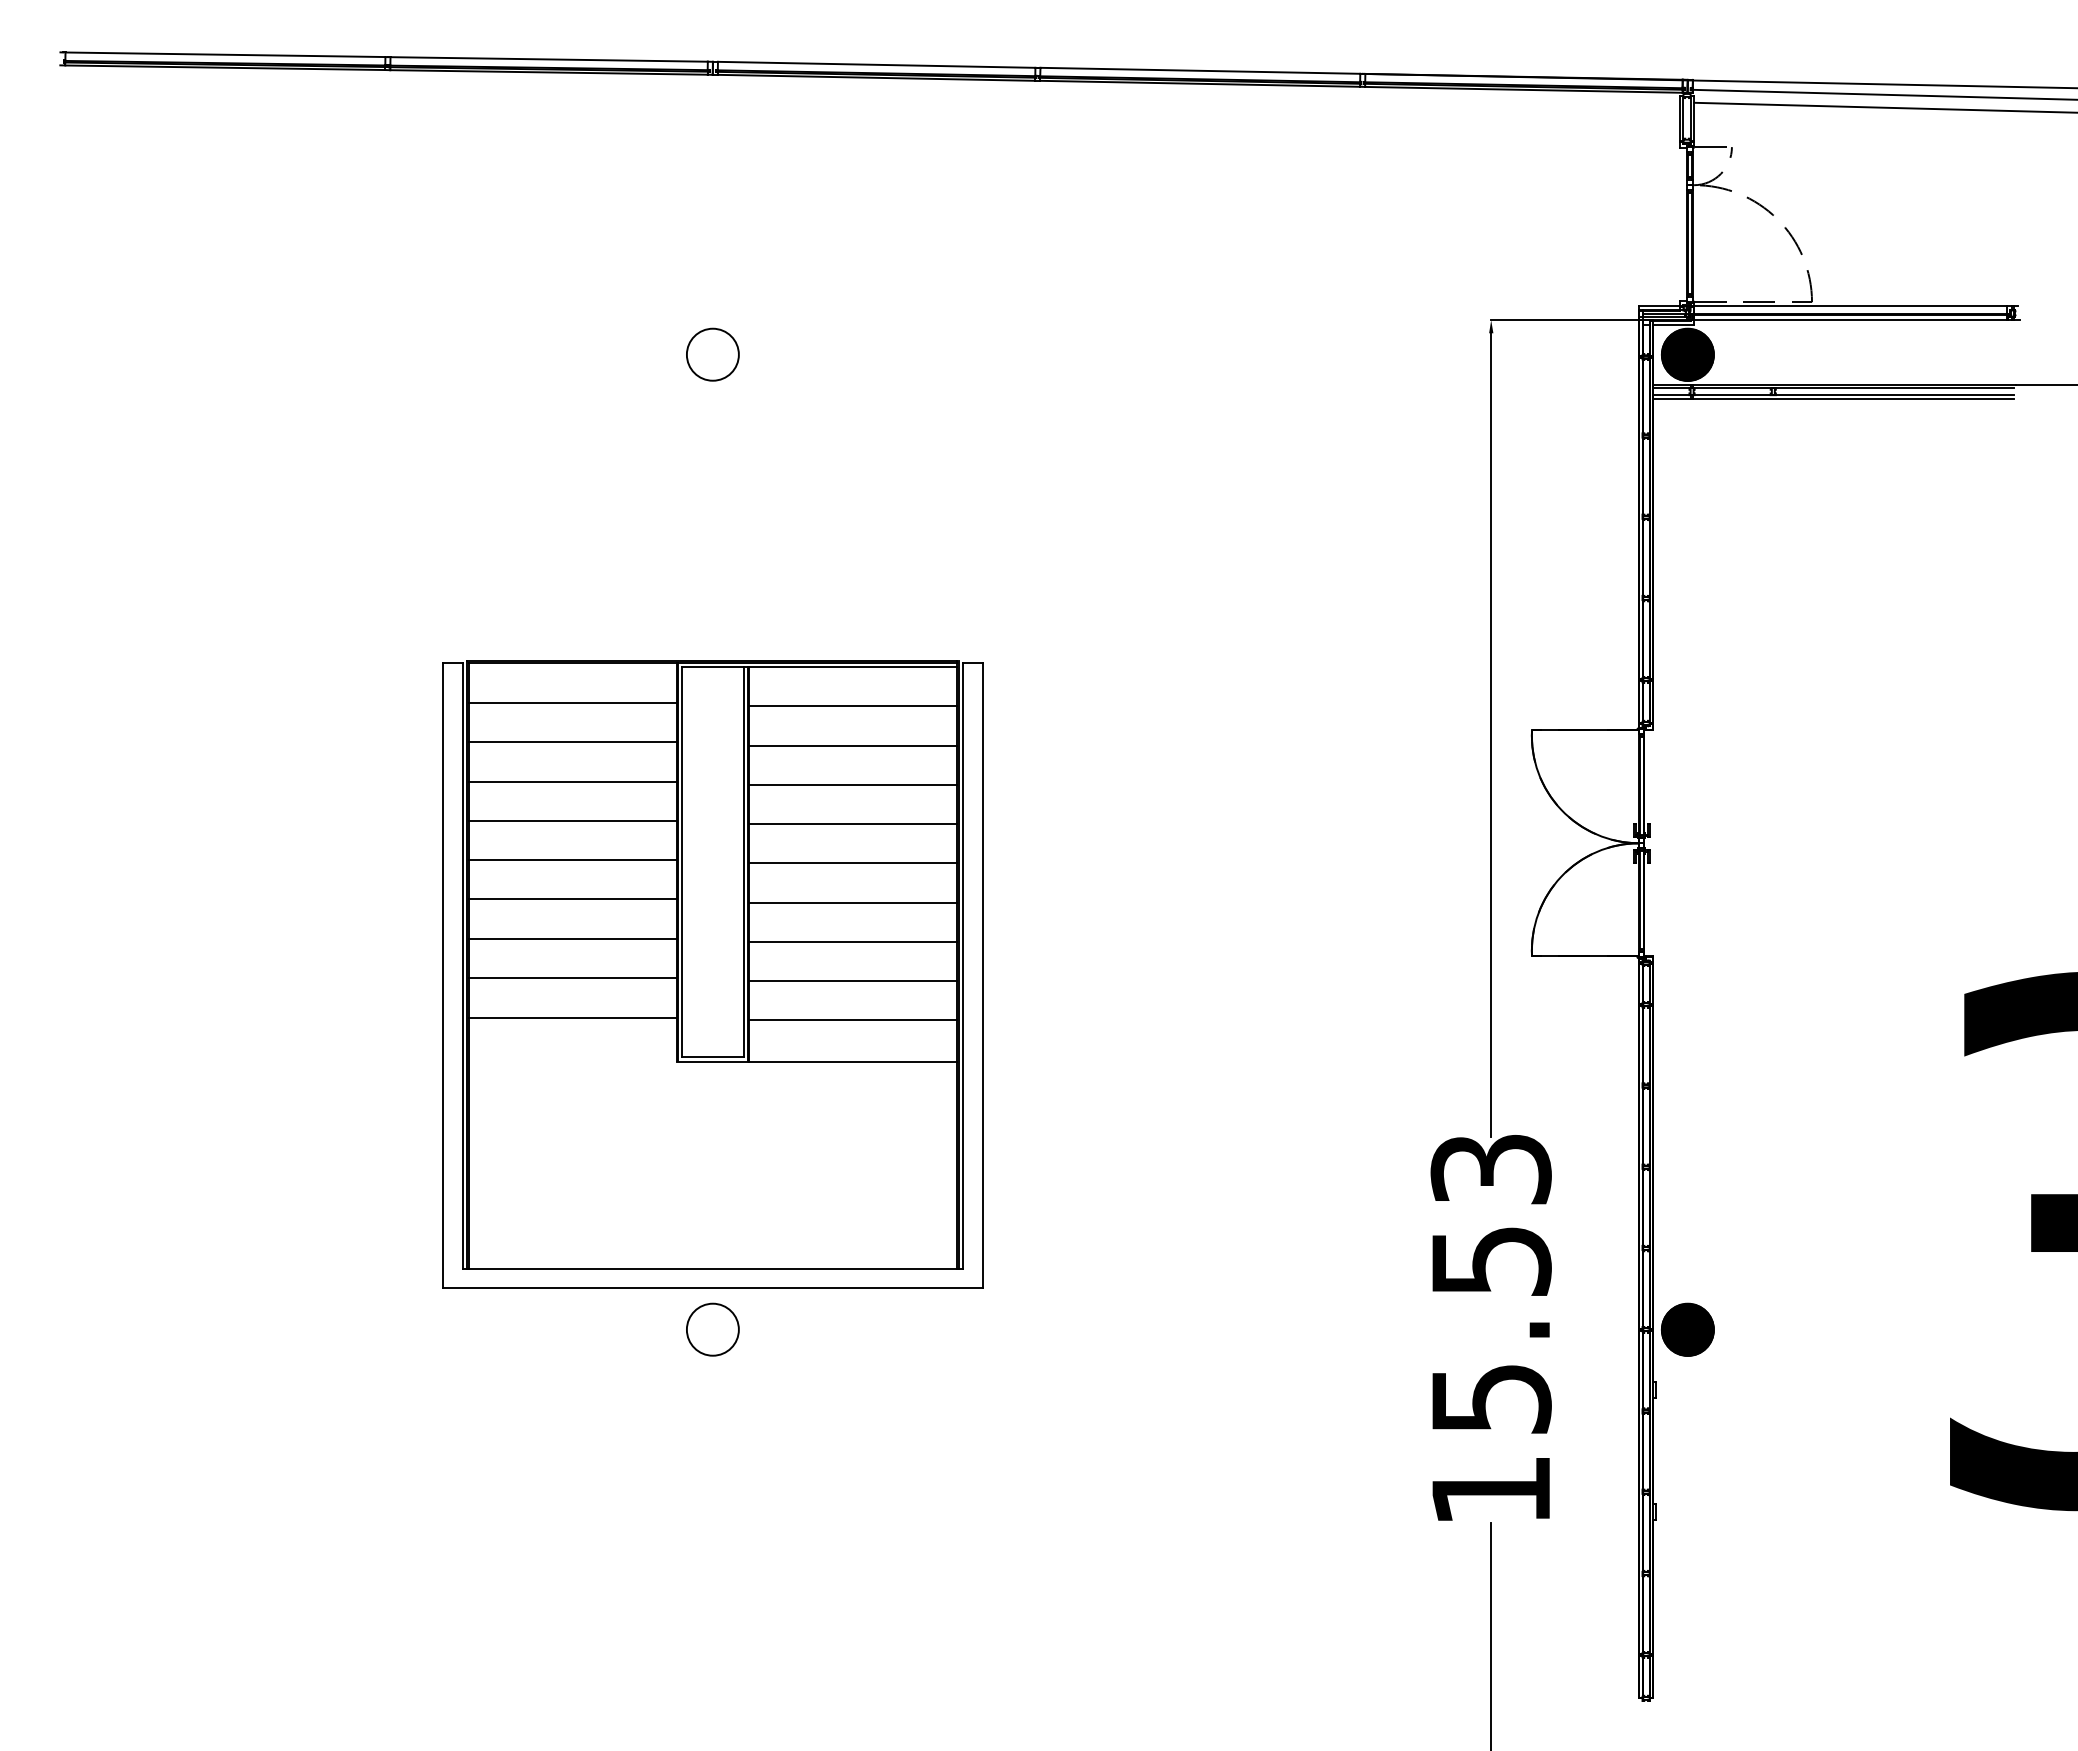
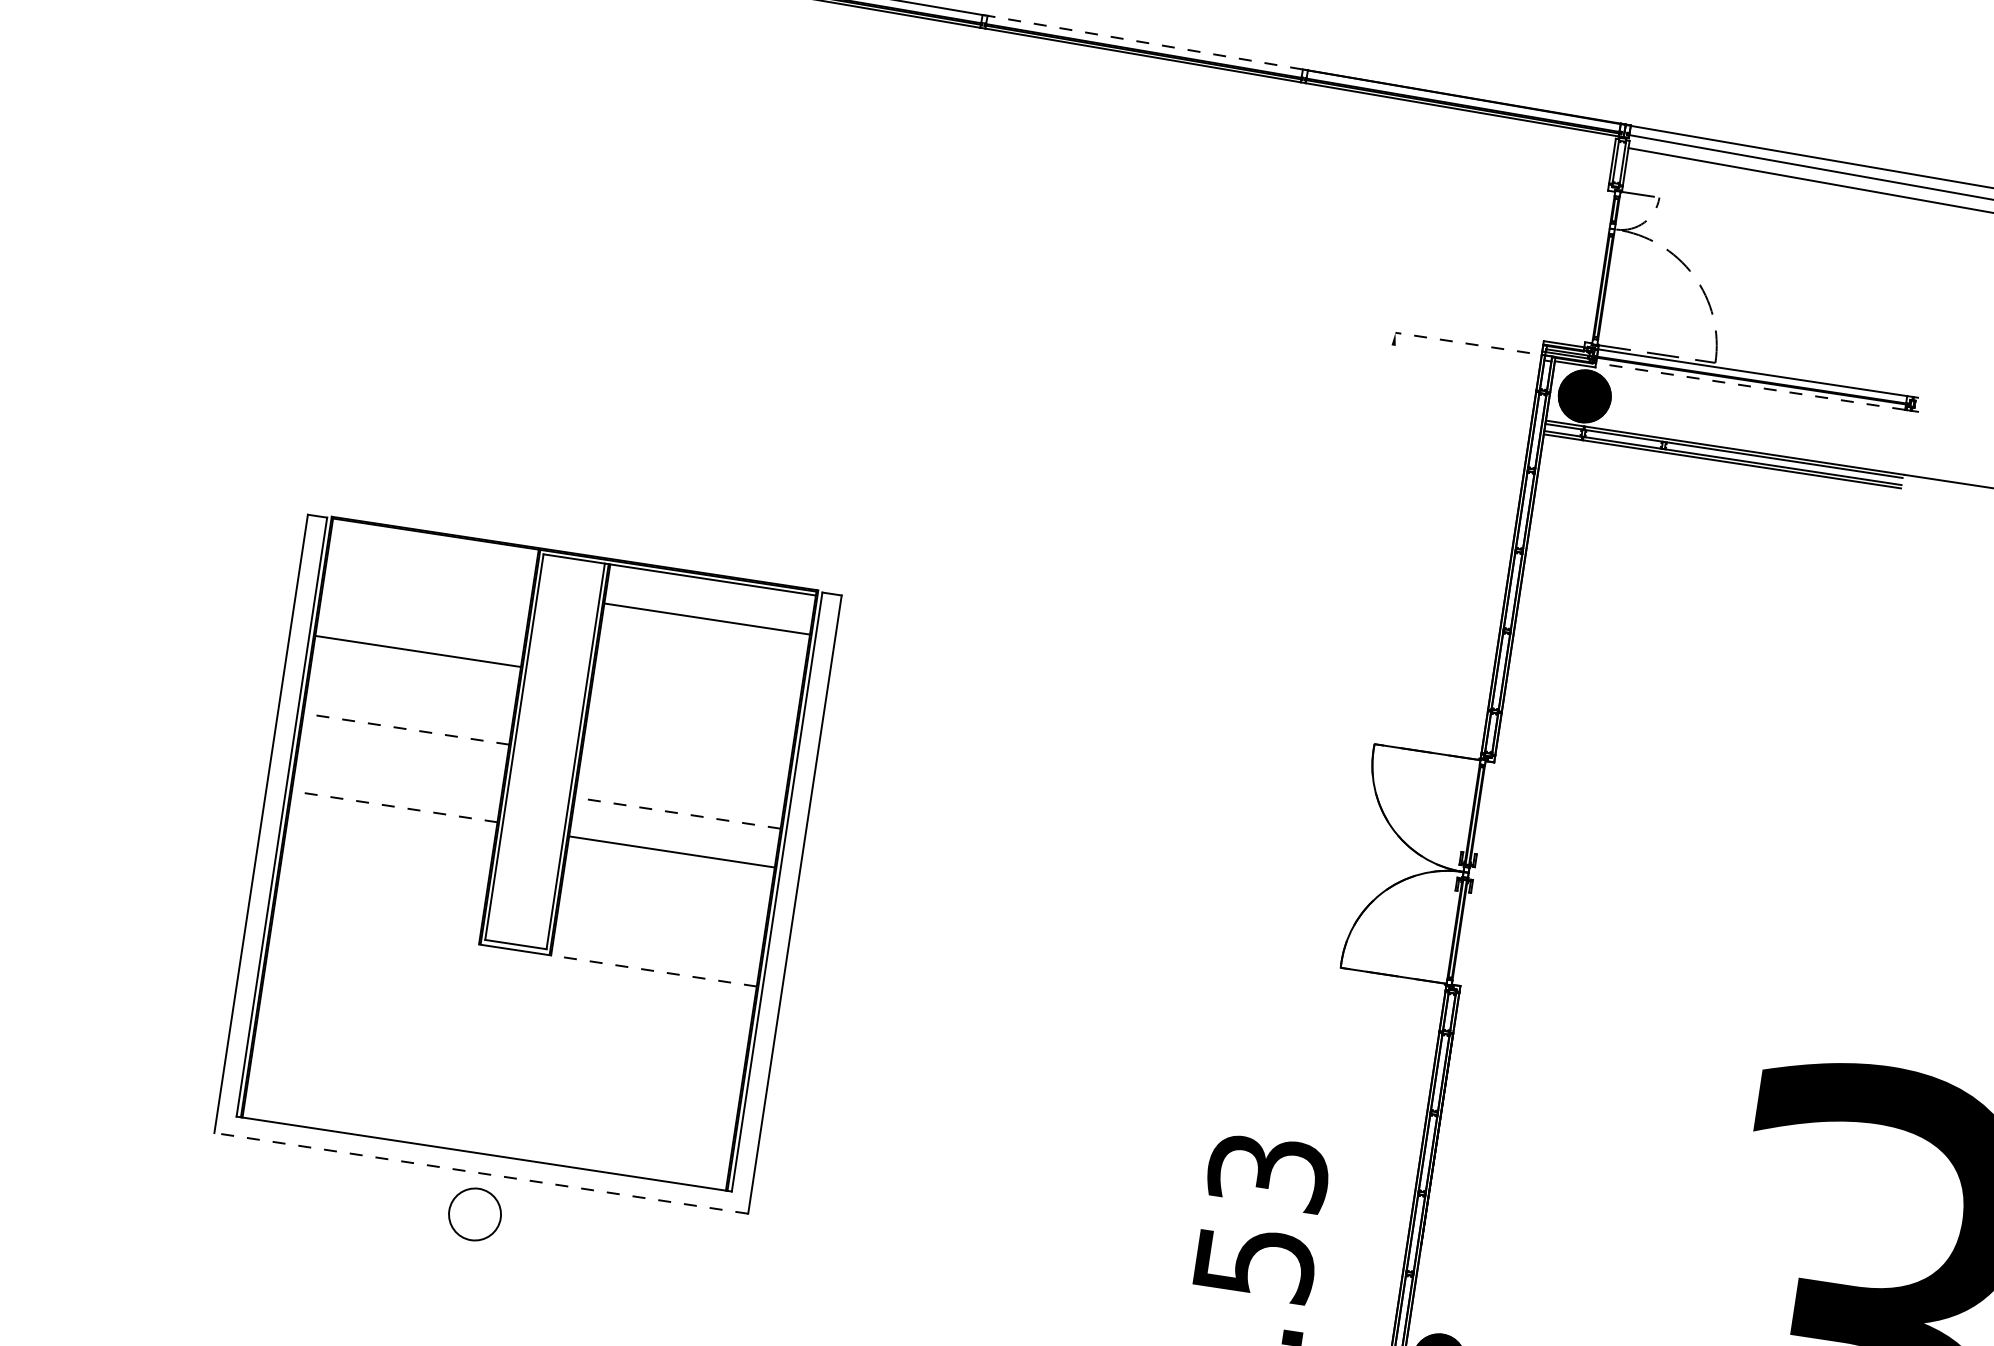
line: (1200, 70) -> (1145, 42), solid -> dashed
line: (1572, 320) -> (1475, 345), solid -> dashed
line: (1849, 320) -> (1749, 386), solid -> dashed
circle: (712, 354) -> (620, 250), removed
line: (572, 702) -> (429, 573), removed
line: (1491, 735) -> (1333, 743), removed
line: (572, 742) -> (424, 612), removed
line: (853, 745) -> (701, 657), removed
line: (853, 784) -> (695, 696), removed
line: (572, 820) -> (412, 690), removed
line: (853, 824) -> (689, 735), removed
line: (572, 860) -> (406, 729), solid -> dashed
line: (853, 863) -> (683, 774), removed
line: (572, 899) -> (400, 768), removed
line: (853, 902) -> (677, 813), solid -> dashed
line: (572, 938) -> (394, 806), solid -> dashed
line: (572, 977) -> (388, 845), removed
line: (853, 981) -> (666, 891), removed
line: (572, 1017) -> (382, 884), removed
line: (853, 1020) -> (660, 929), removed
line: (853, 1062) -> (654, 971), solid -> dashed
line: (712, 1288) -> (480, 1173), solid -> dashed

